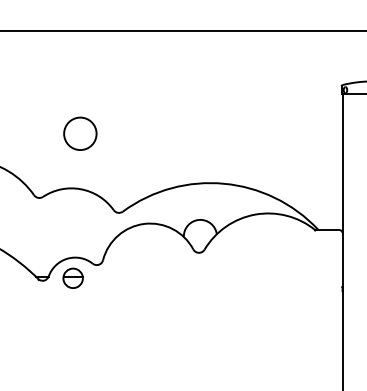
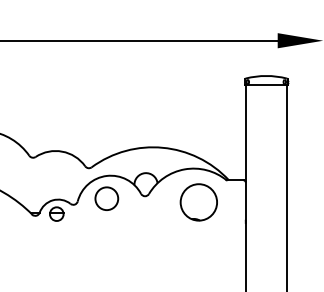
circle: (79, 133) -> (106, 198), moved
circle: (275, 261) -> (198, 202), added

